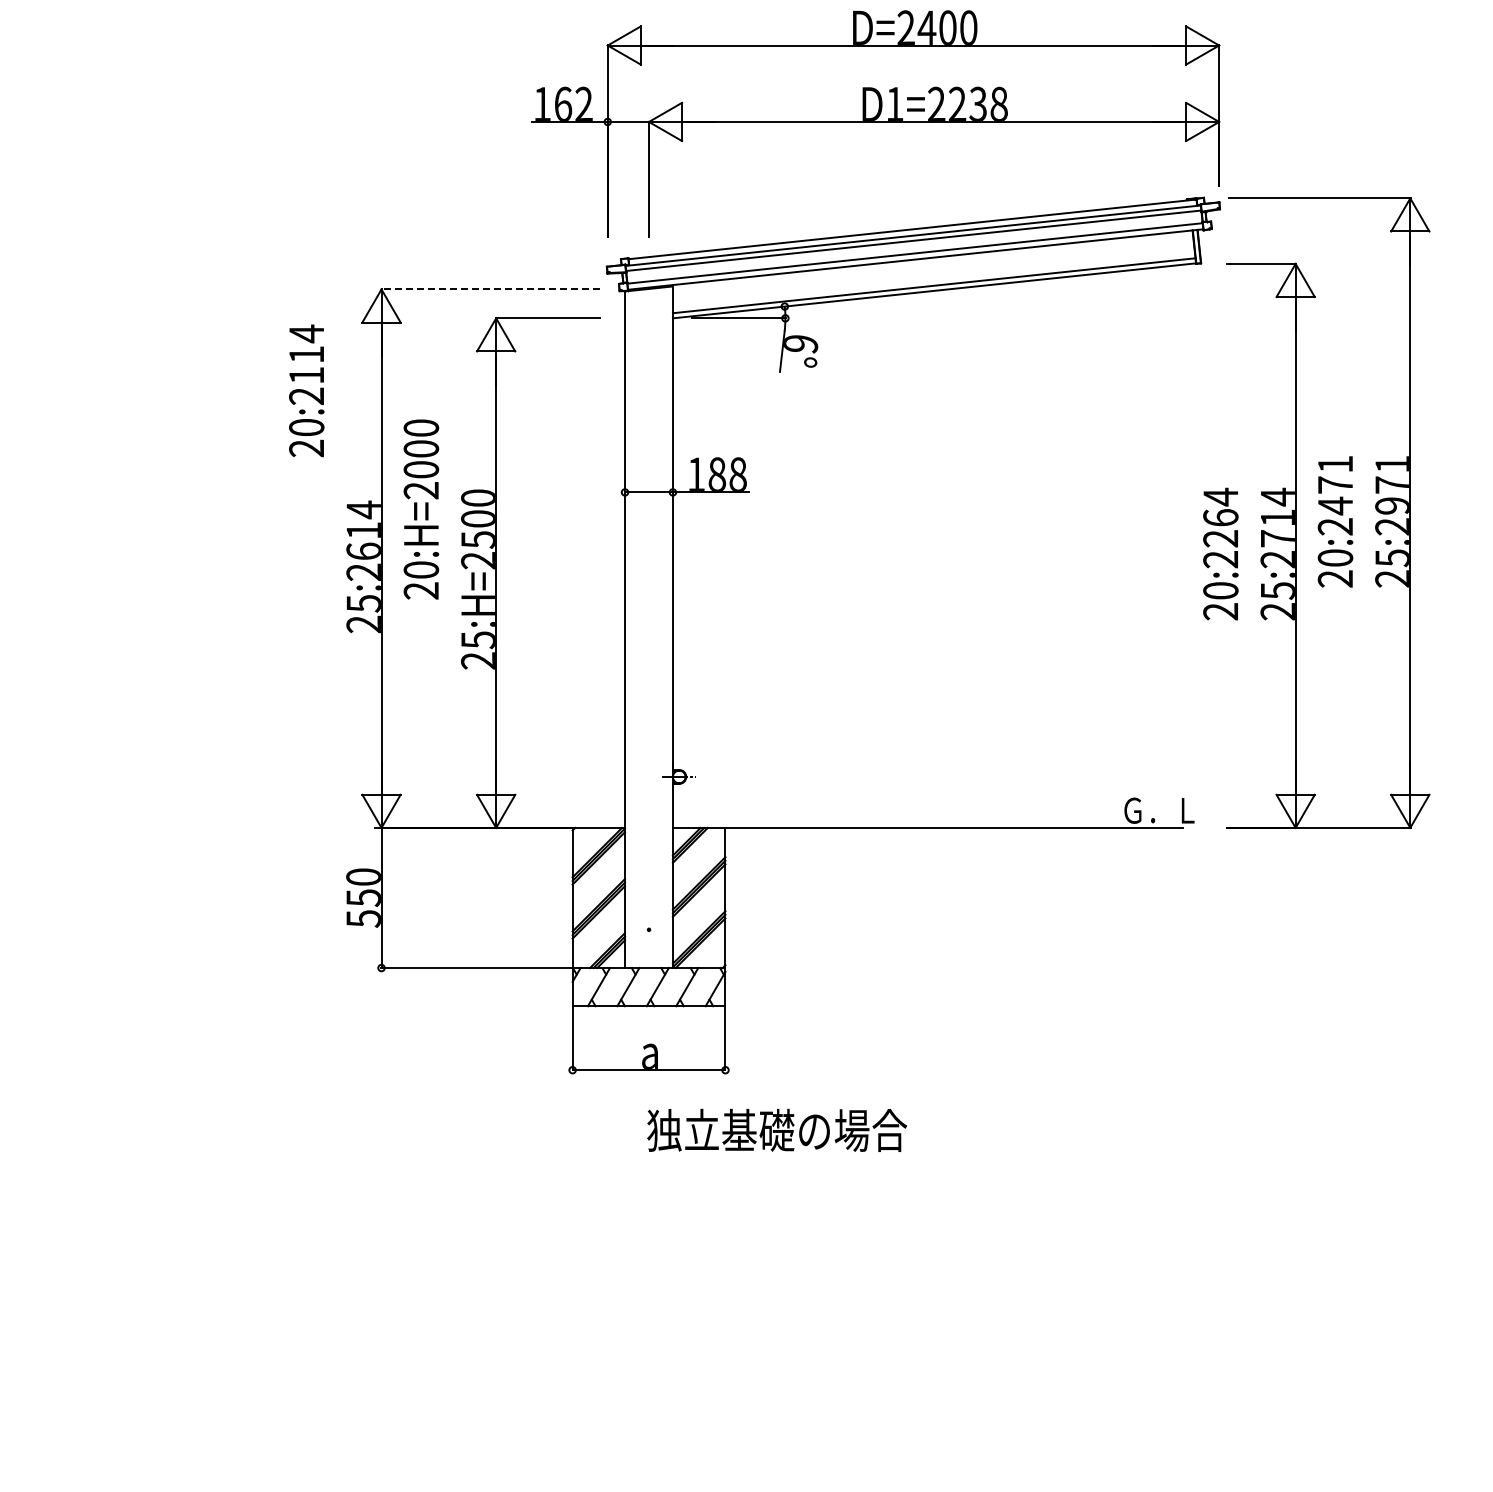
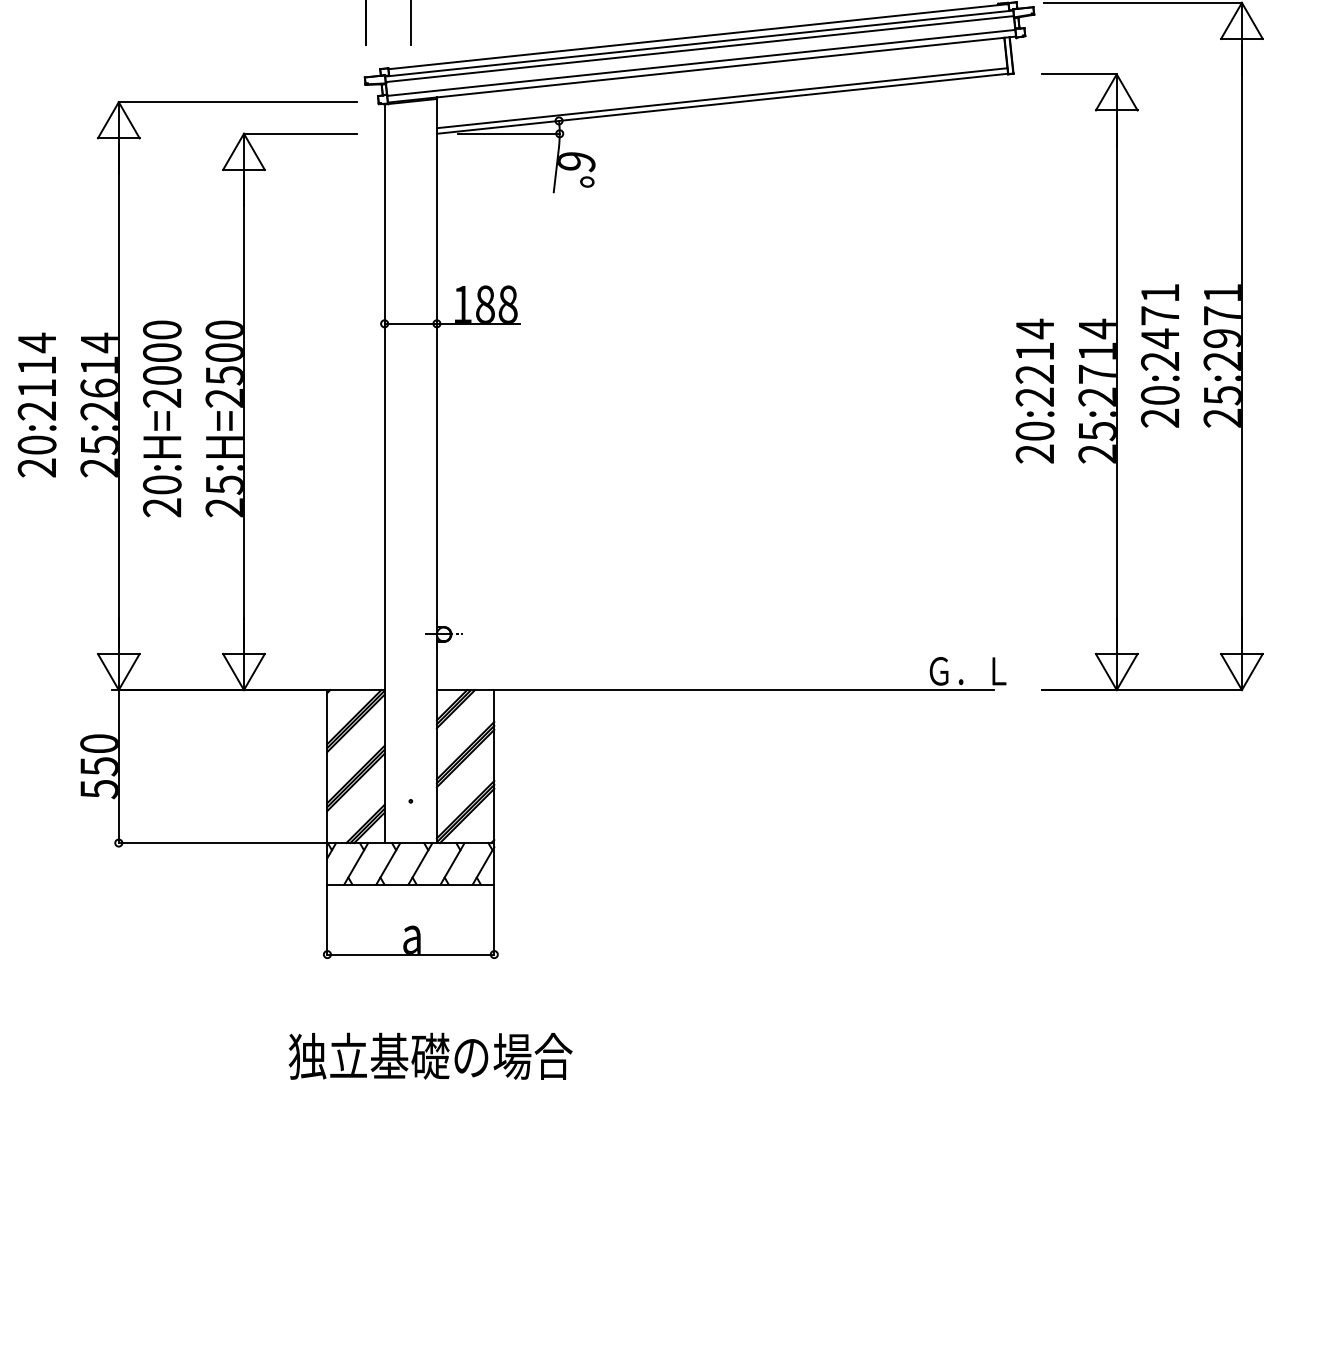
line: (489, 289) -> (236, 102), dashed -> solid
text: (306, 390) -> (36, 404), moved
text: (421, 509) -> (162, 418), moved
text: (1220, 517) -> (1034, 351), 20:2264 -> 20:2214
text: (777, 1129) -> (431, 1055), moved

